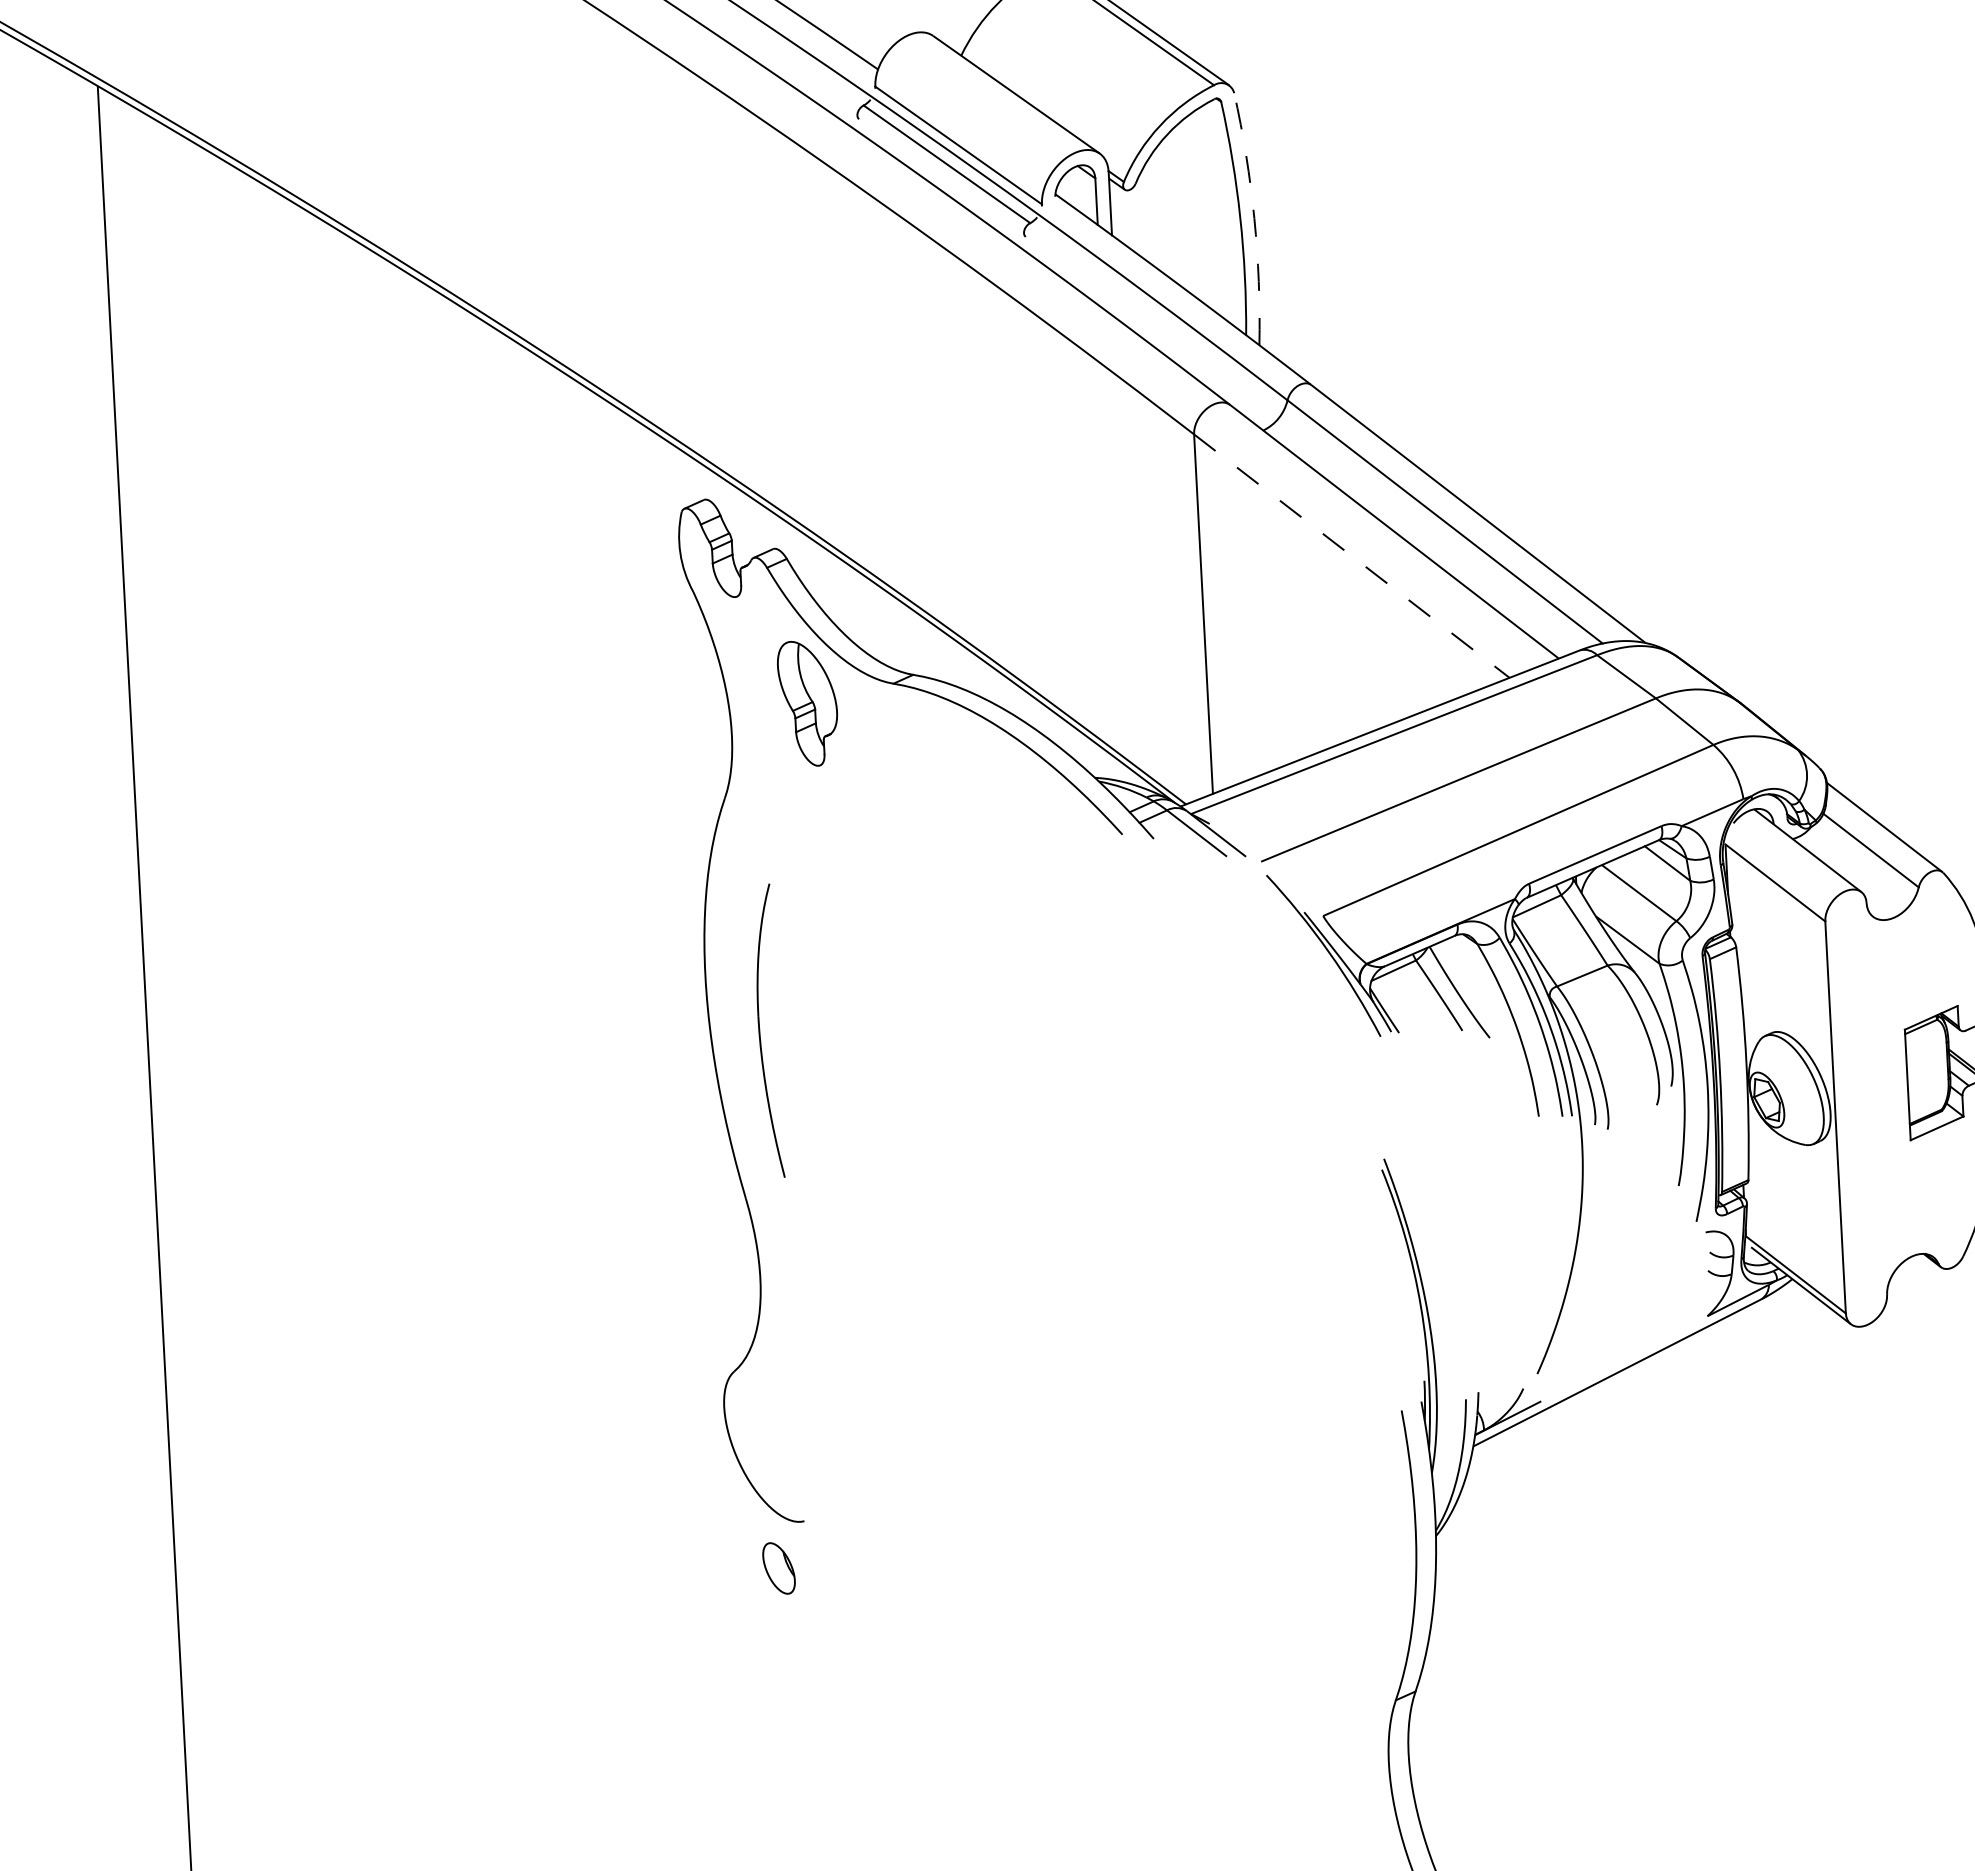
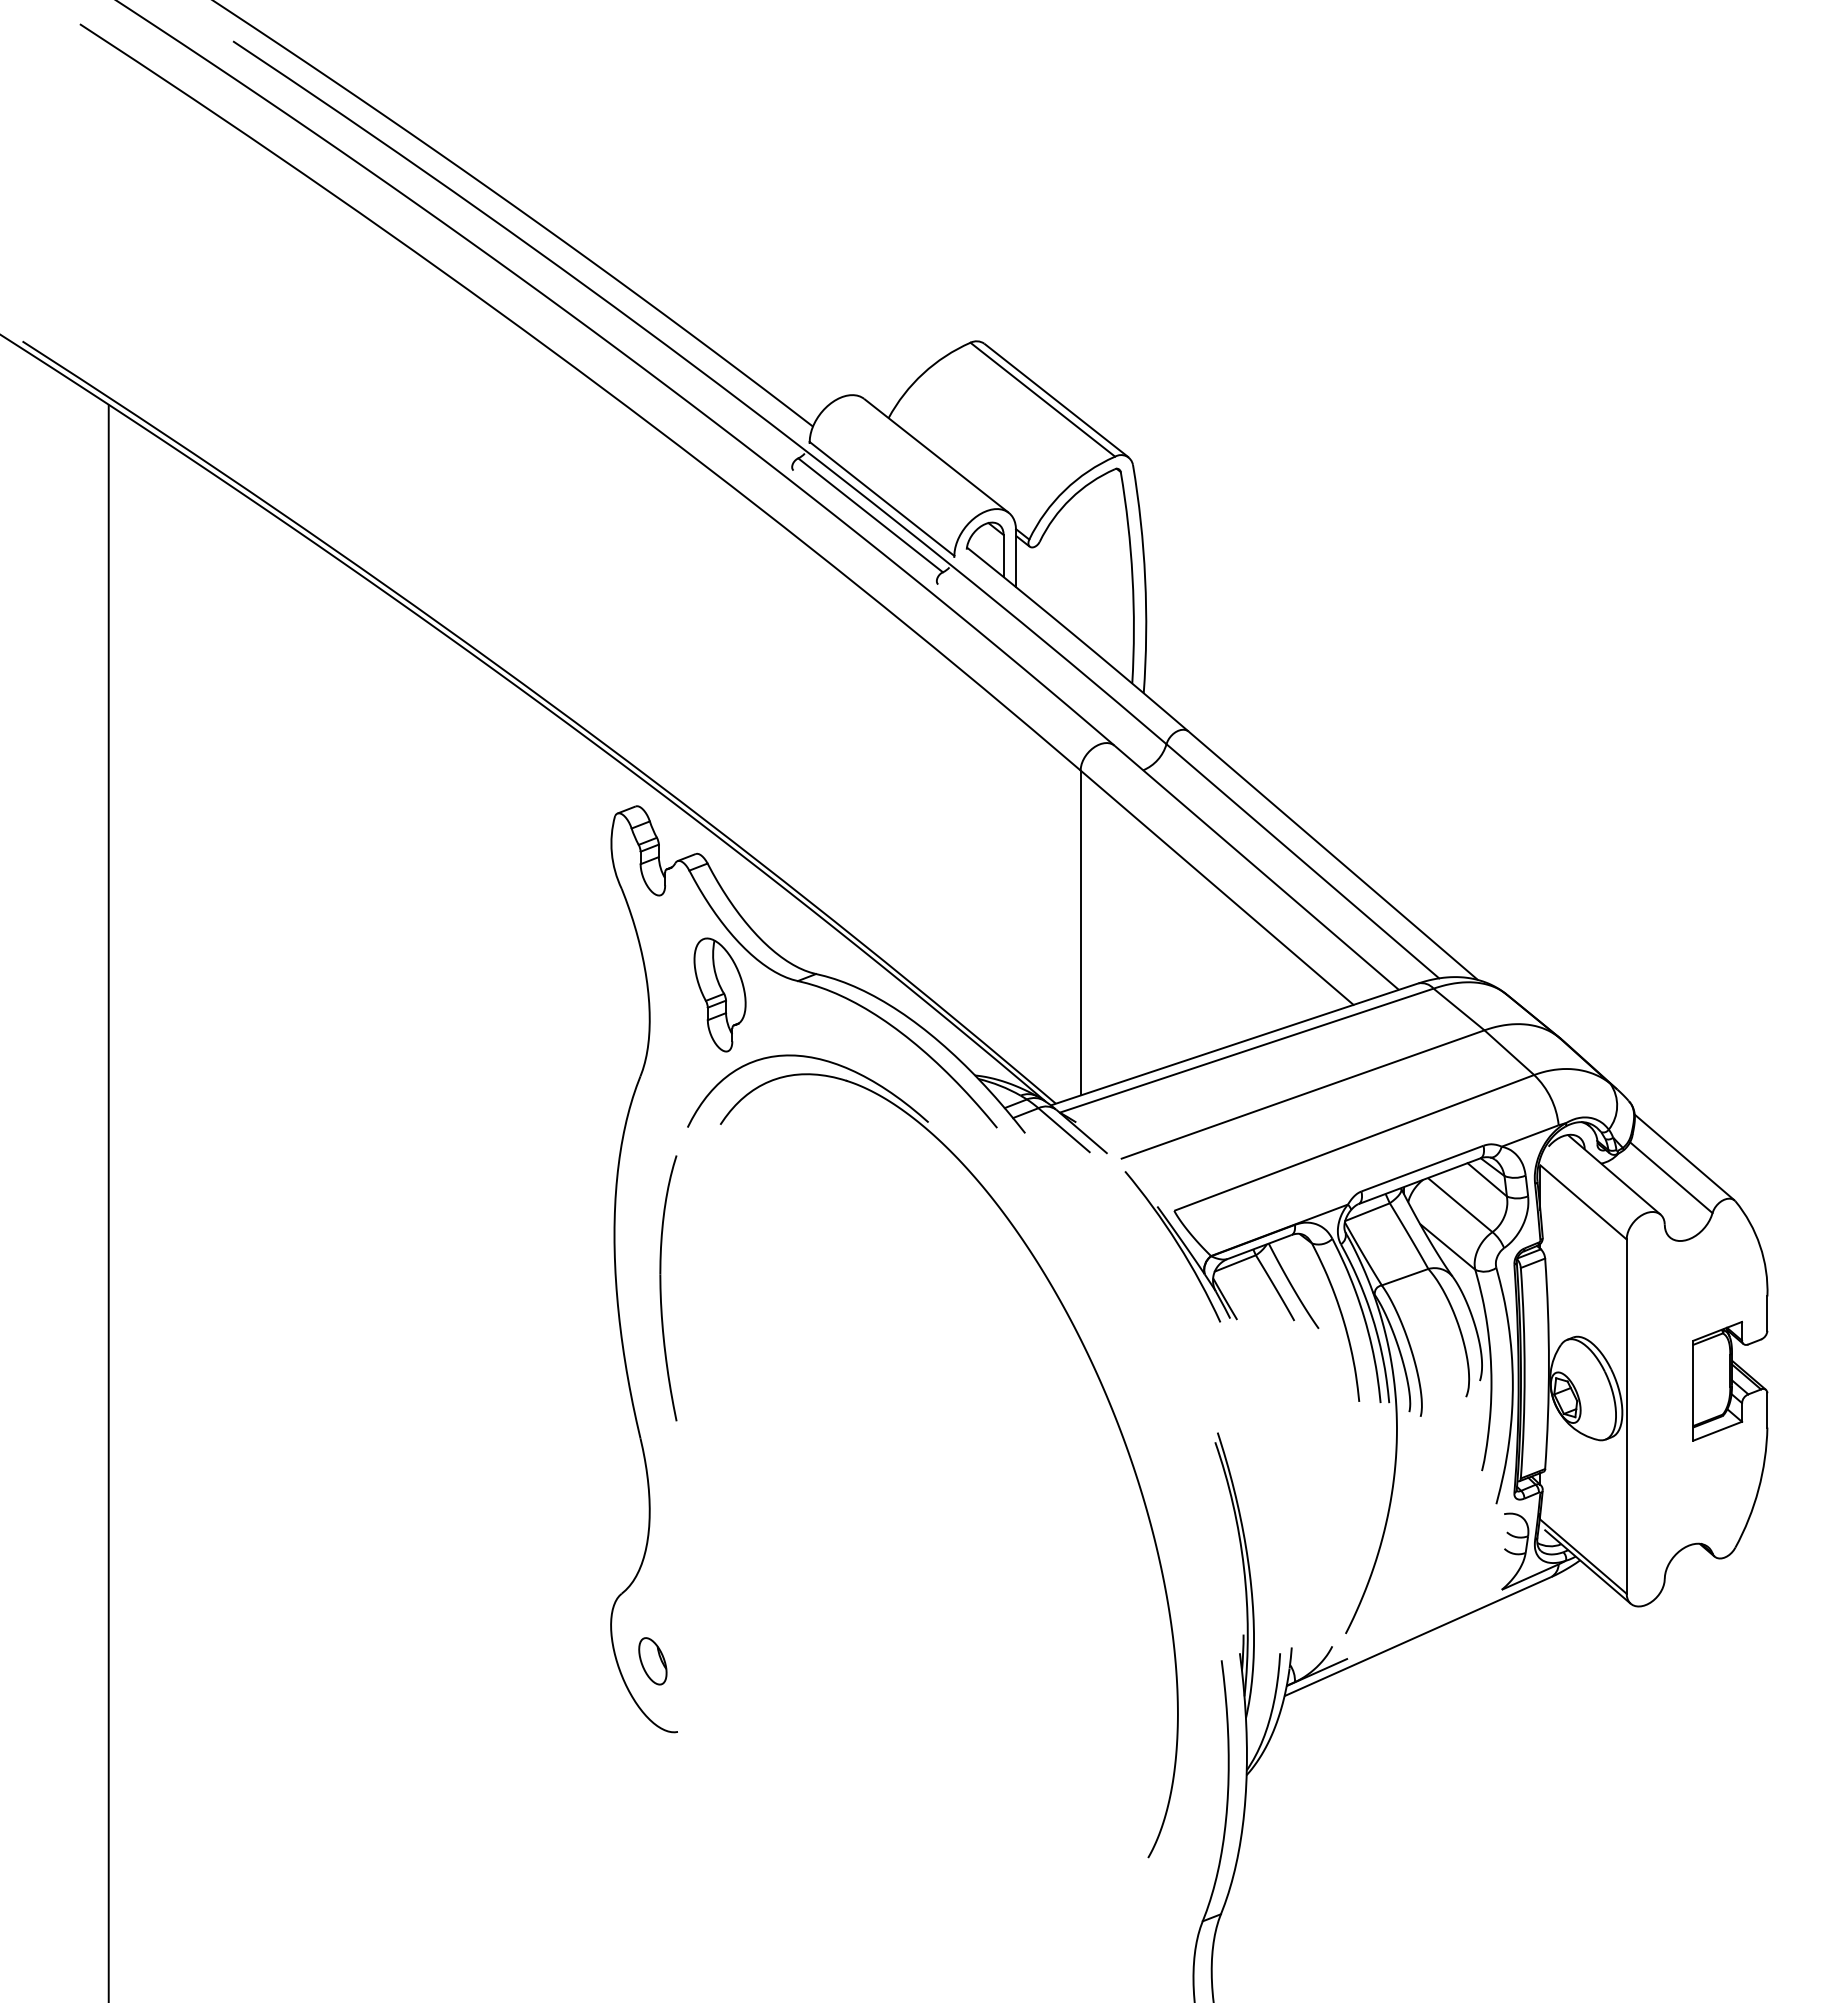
arc: (1254, 218) -> (1145, 578), dashed -> solid
line: (1352, 555) -> (1217, 887), dashed -> solid
part: (1250, 1110) -> (1099, 1382), added
part: (778, 1568) -> (652, 1661), moved

